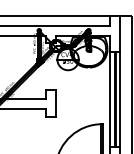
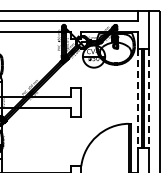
line: (109, 99) -> (137, 98), solid -> dashed
line: (120, 99) -> (148, 98), solid -> dashed

